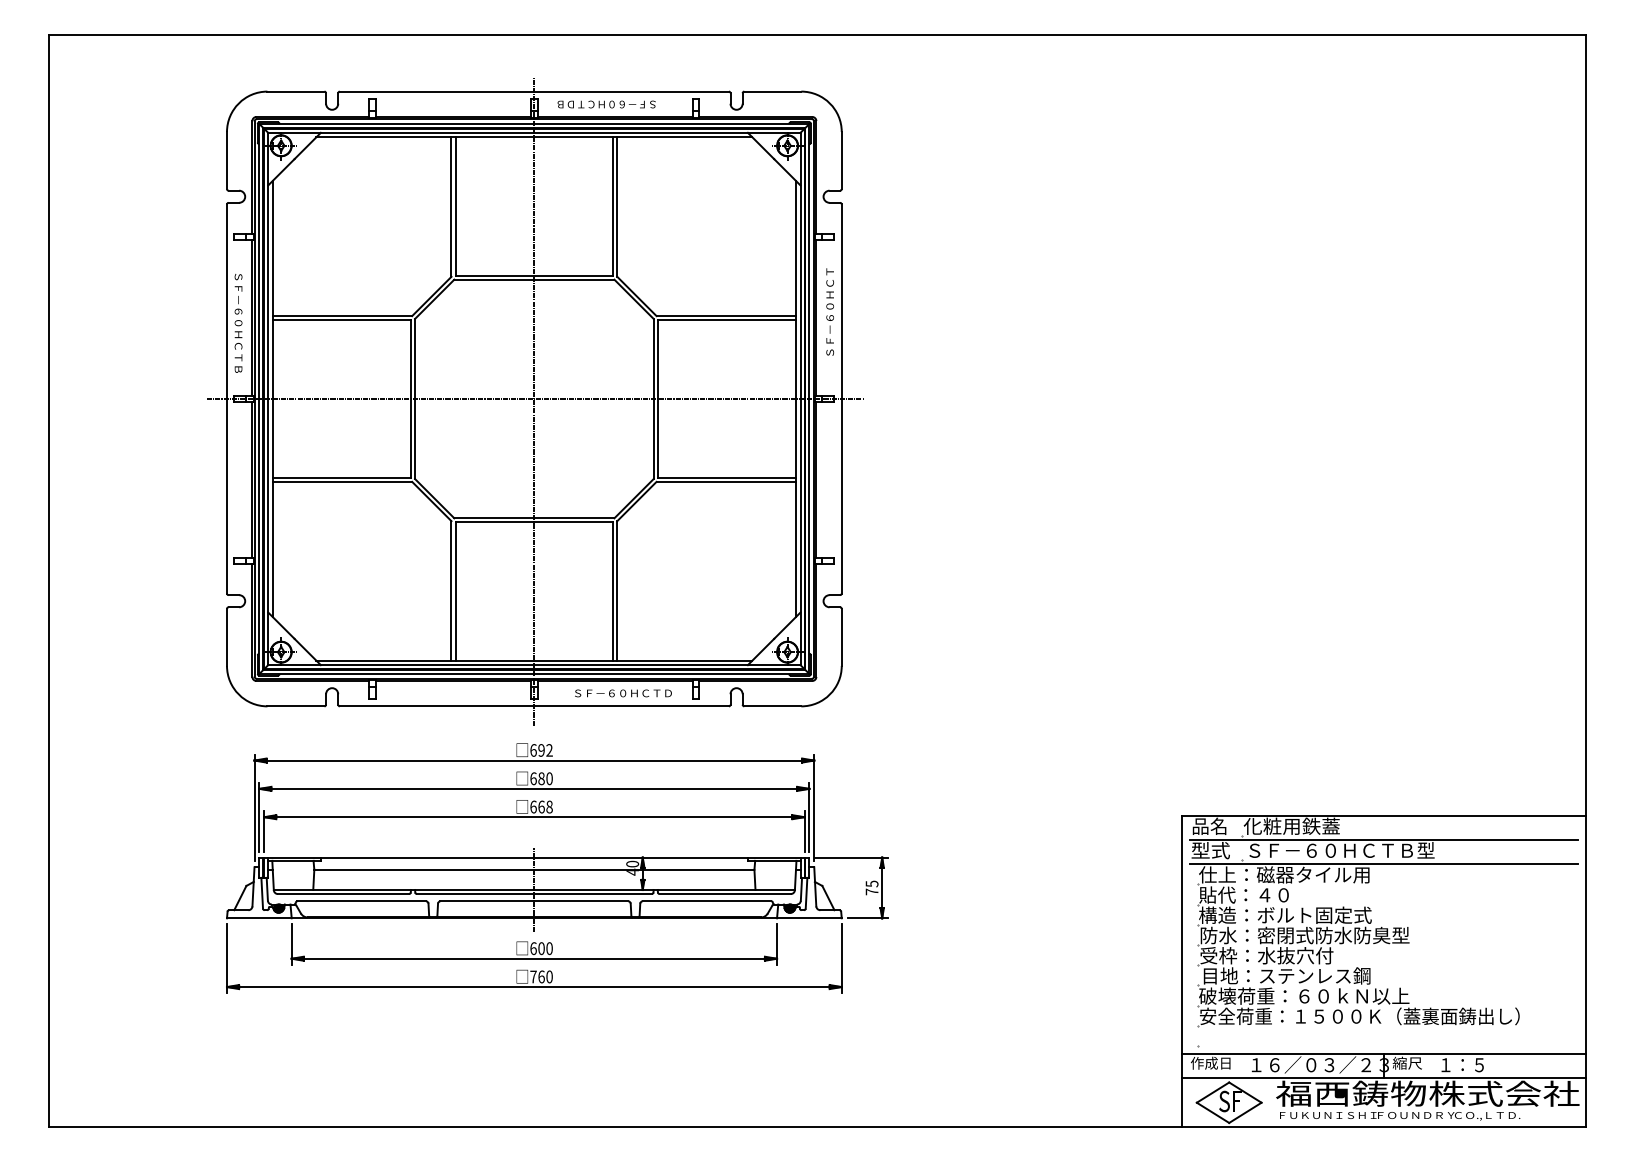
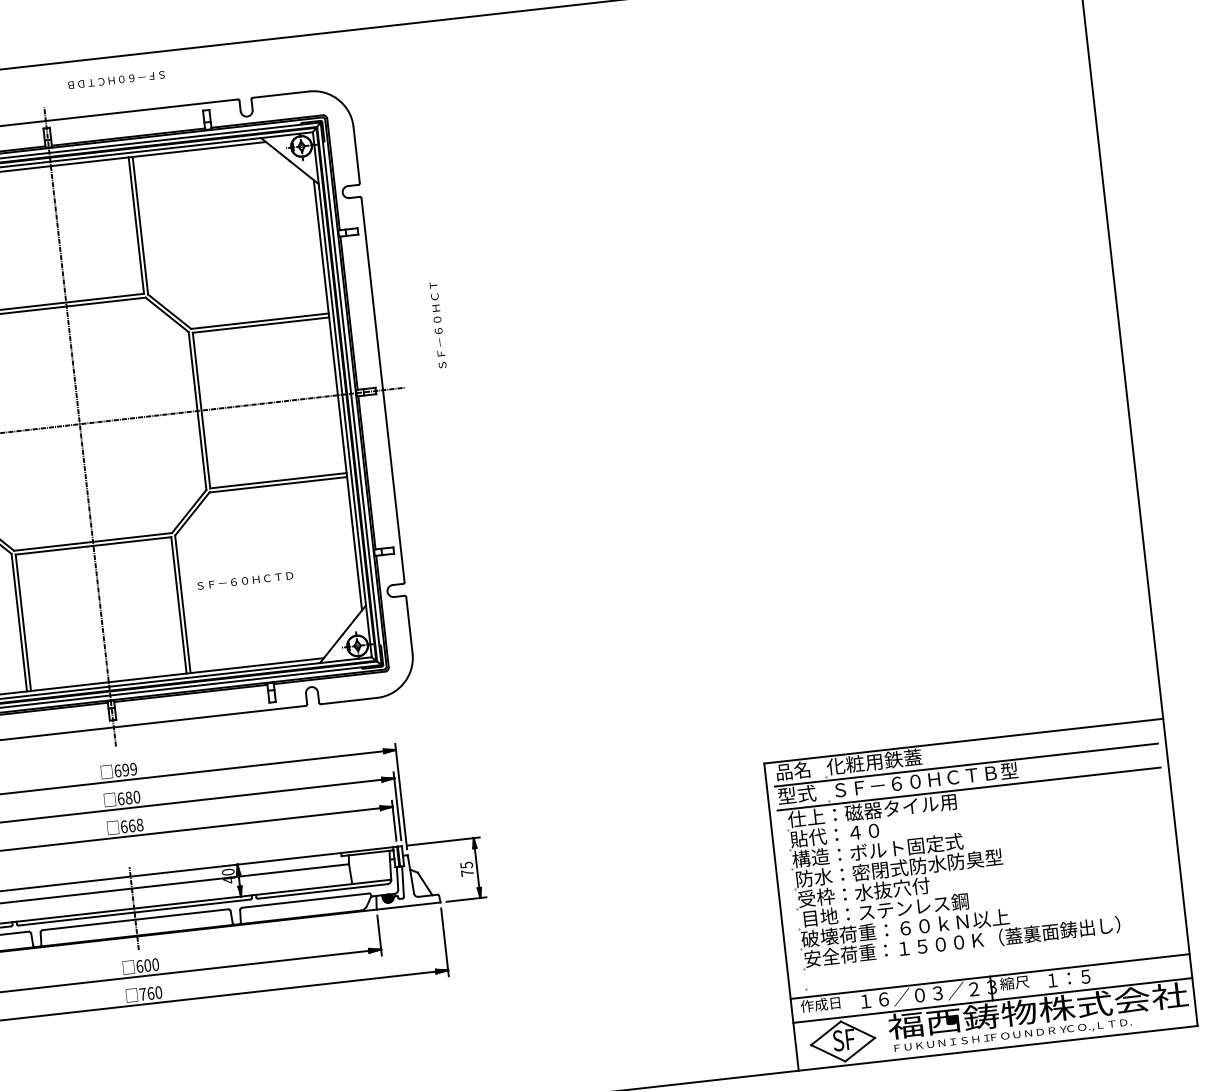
text: (606, 104) -> (116, 80), moved
text: (829, 311) -> (437, 324), moved
text: (623, 693) -> (245, 580), moved
text: (549, 750) -> (133, 769), 692 -> 699

